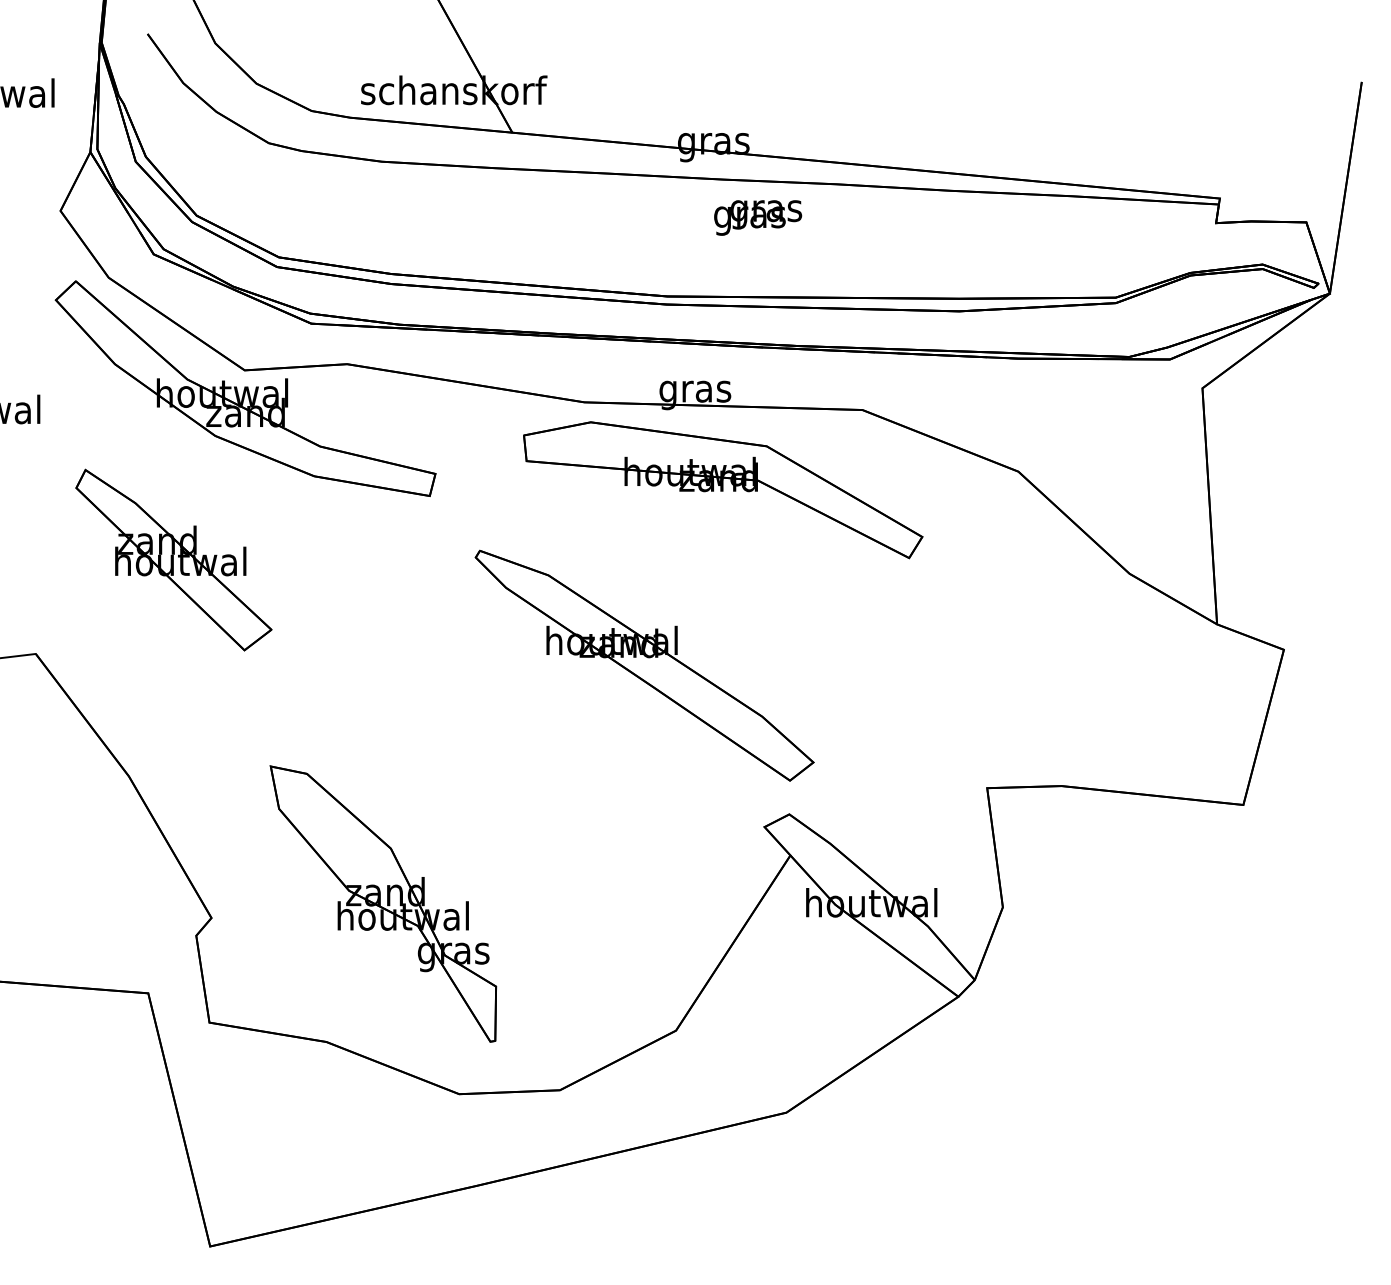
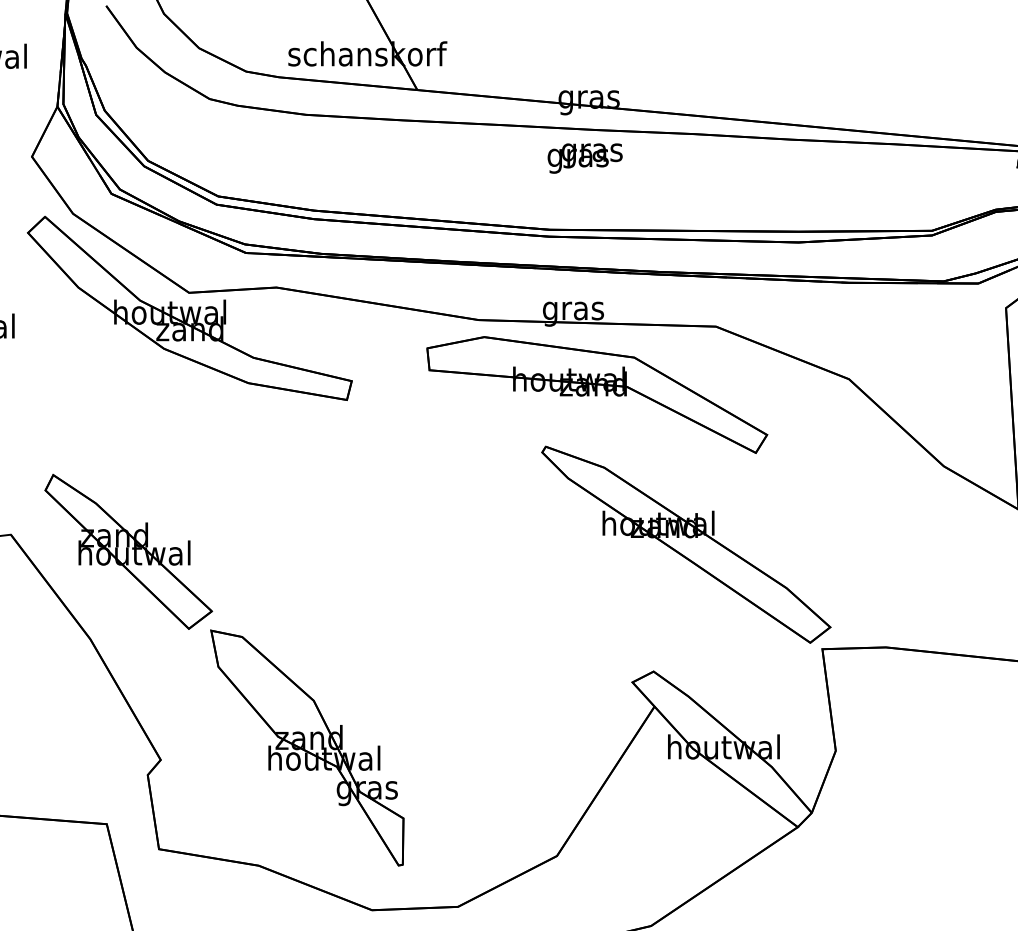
text: (758, 217) -> (585, 158), moved
part: (173, 559) -> (128, 551), moved
part: (644, 665) -> (686, 544), moved

